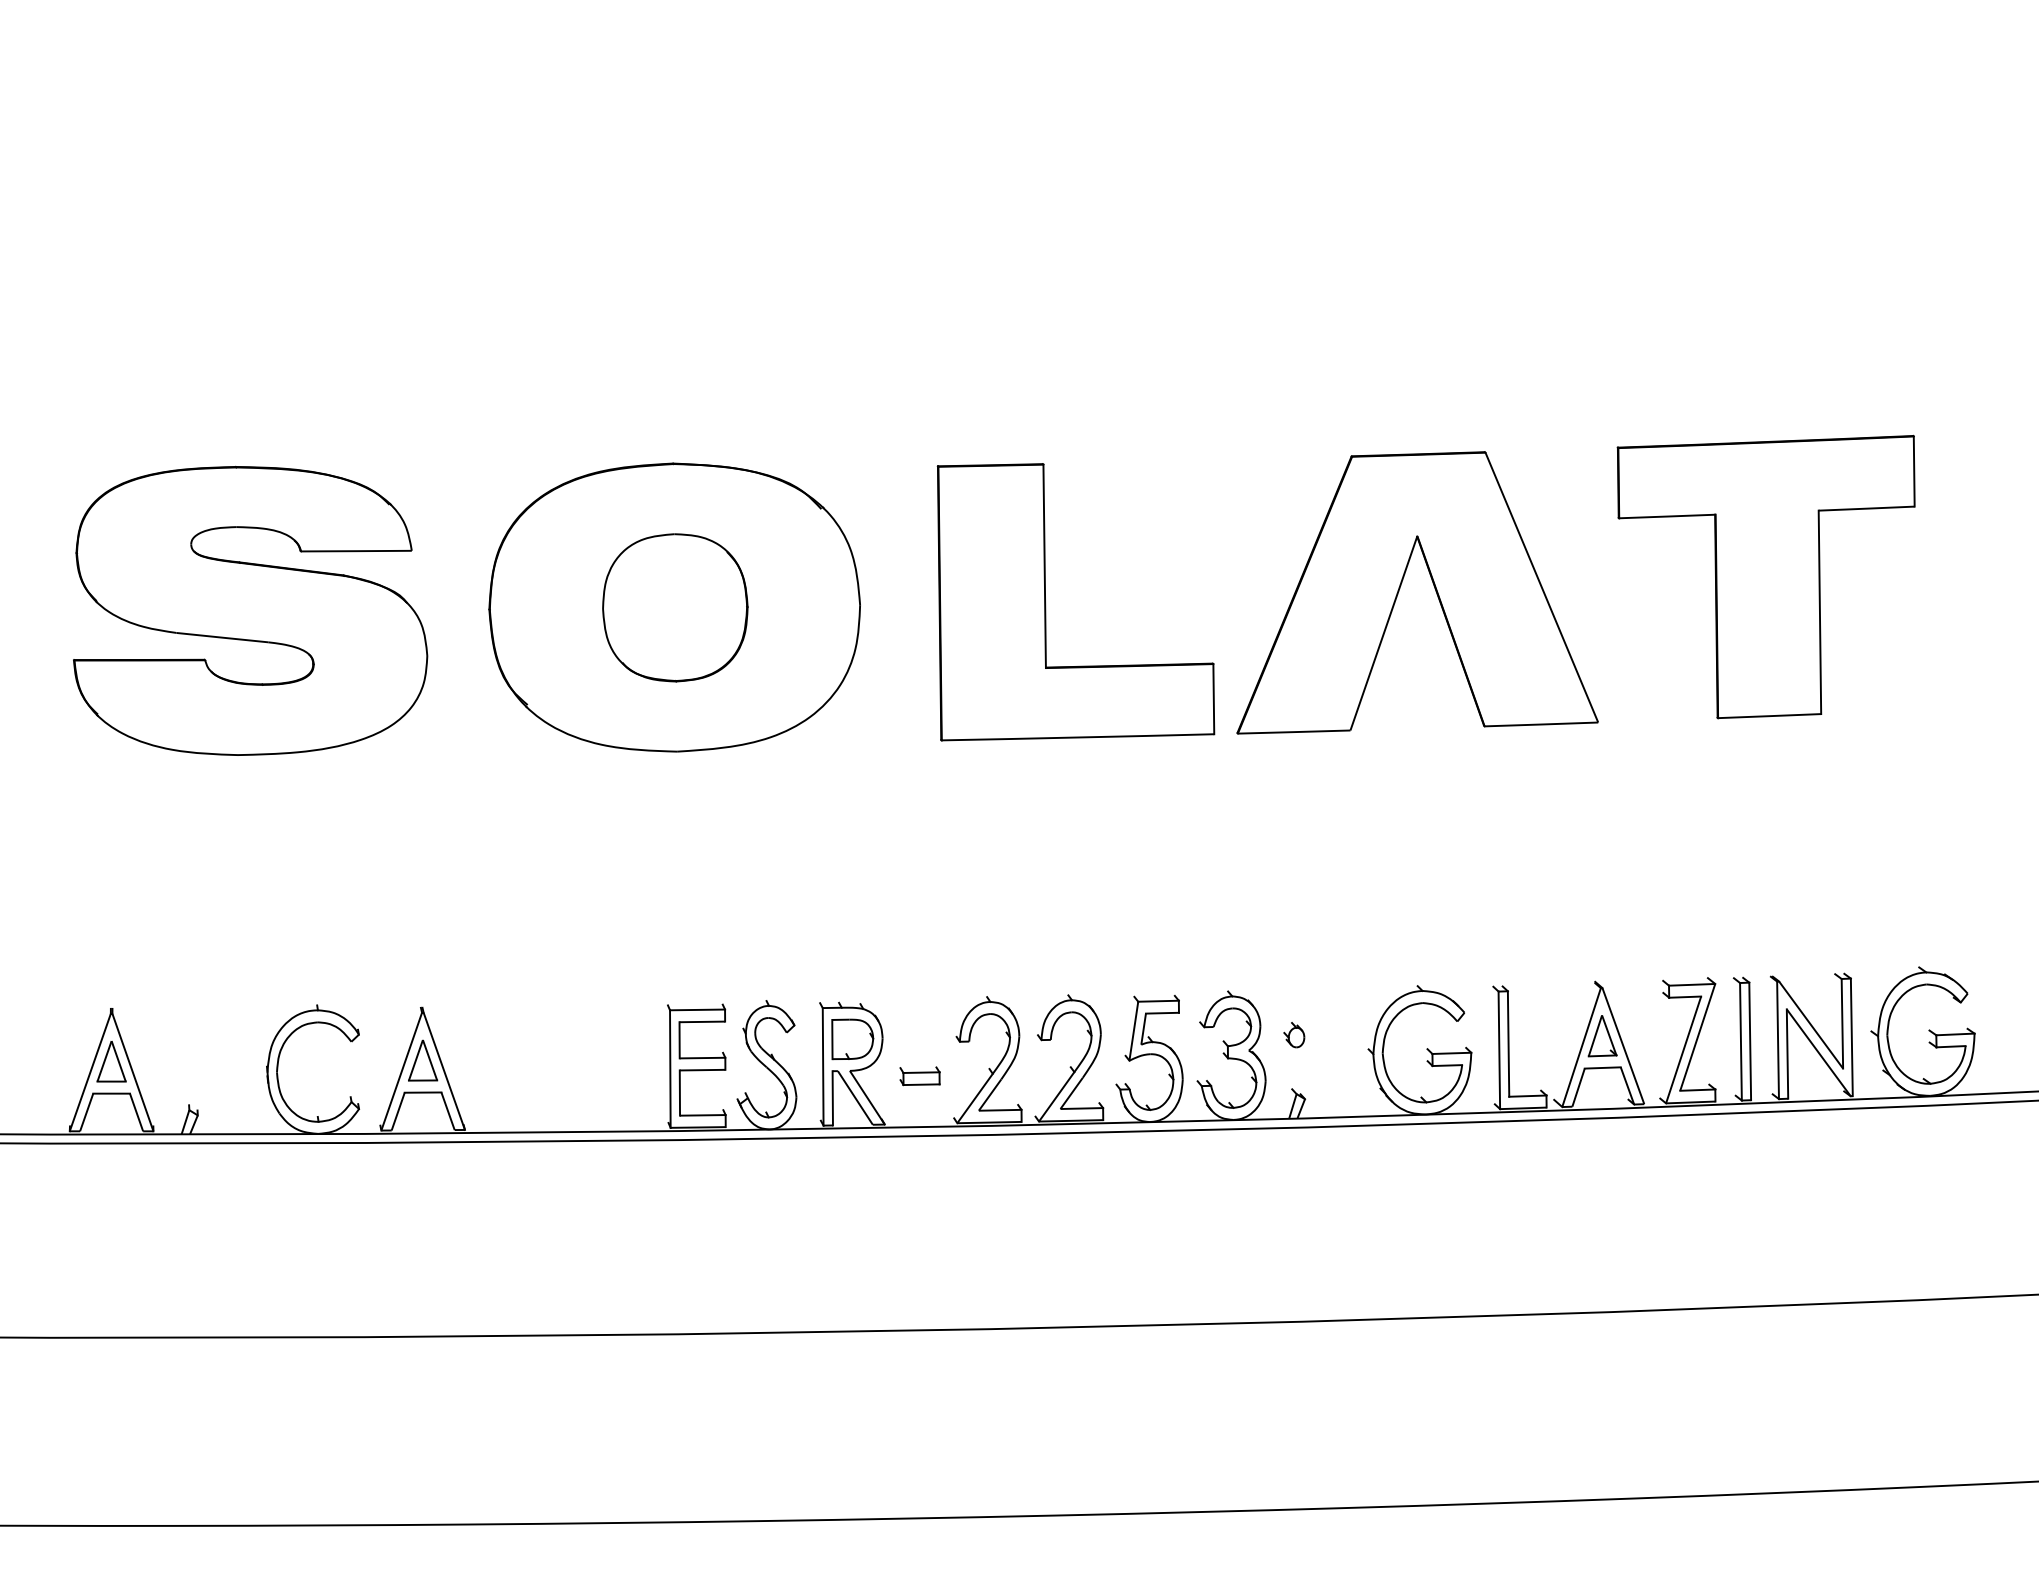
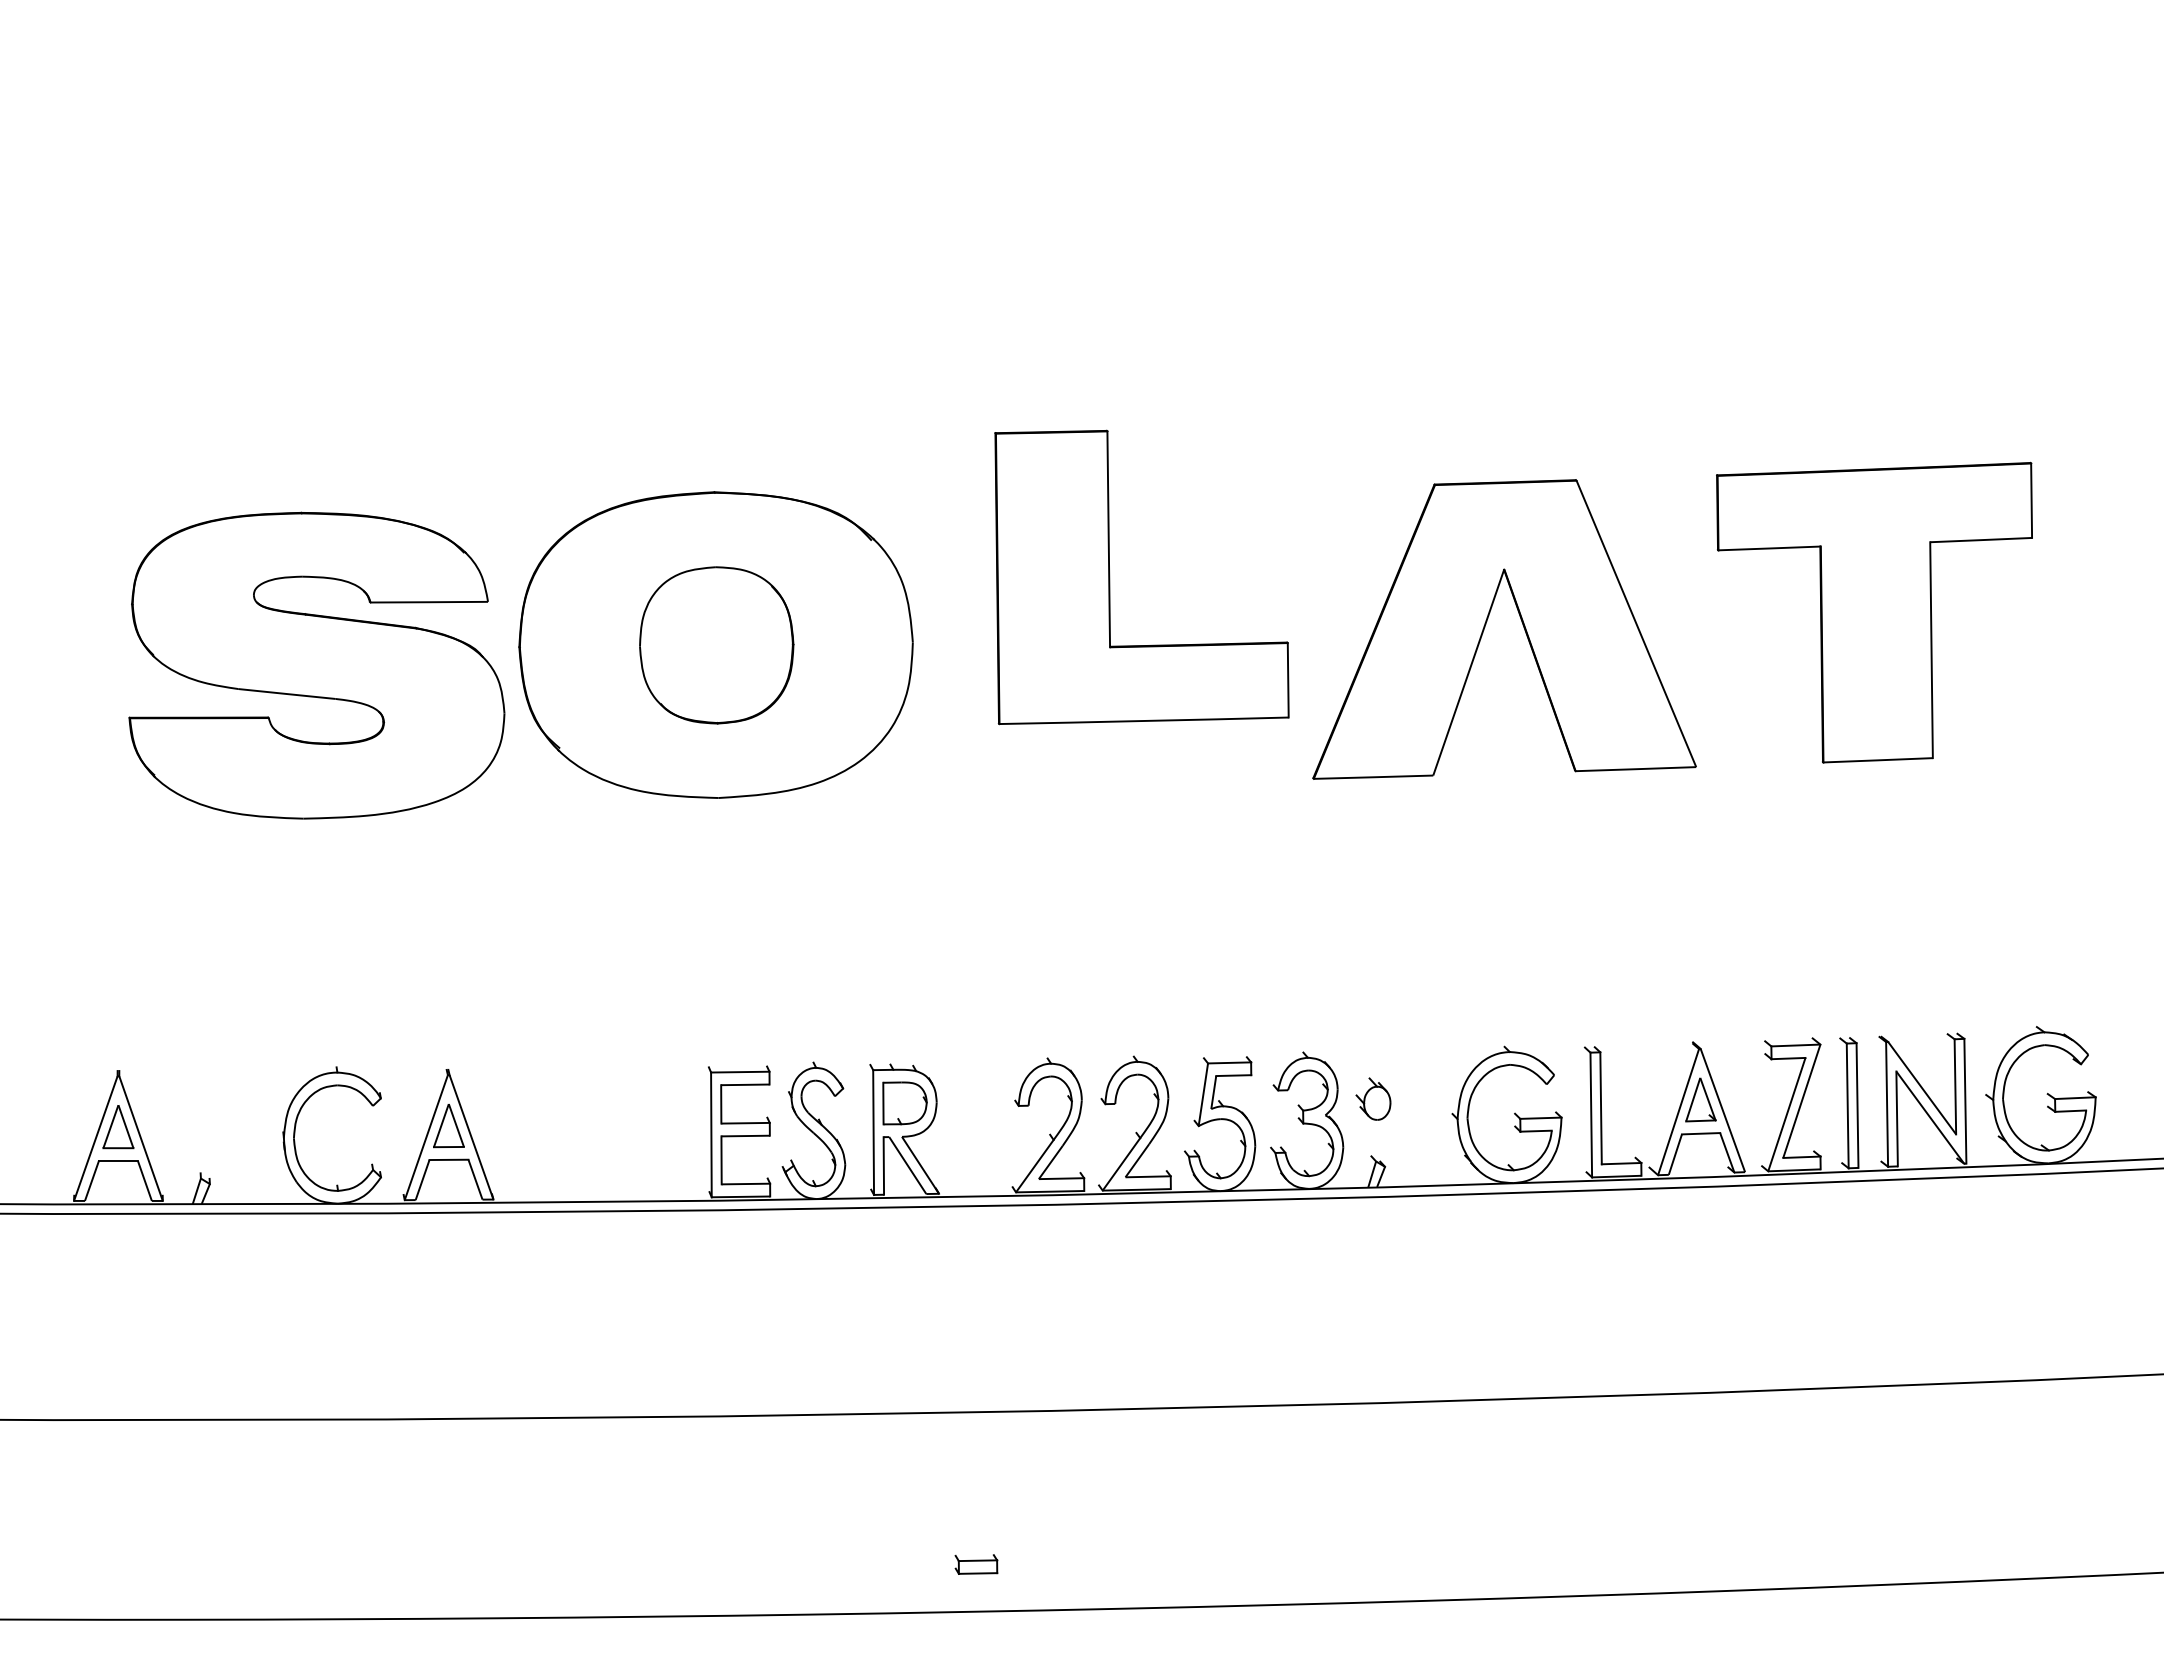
part: (1046, 602) -> (1110, 577), moved
part: (250, 610) -> (316, 665), moved
part: (1294, 1034) -> (1373, 1098), size x1.6
part: (920, 1076) -> (976, 1564), moved

